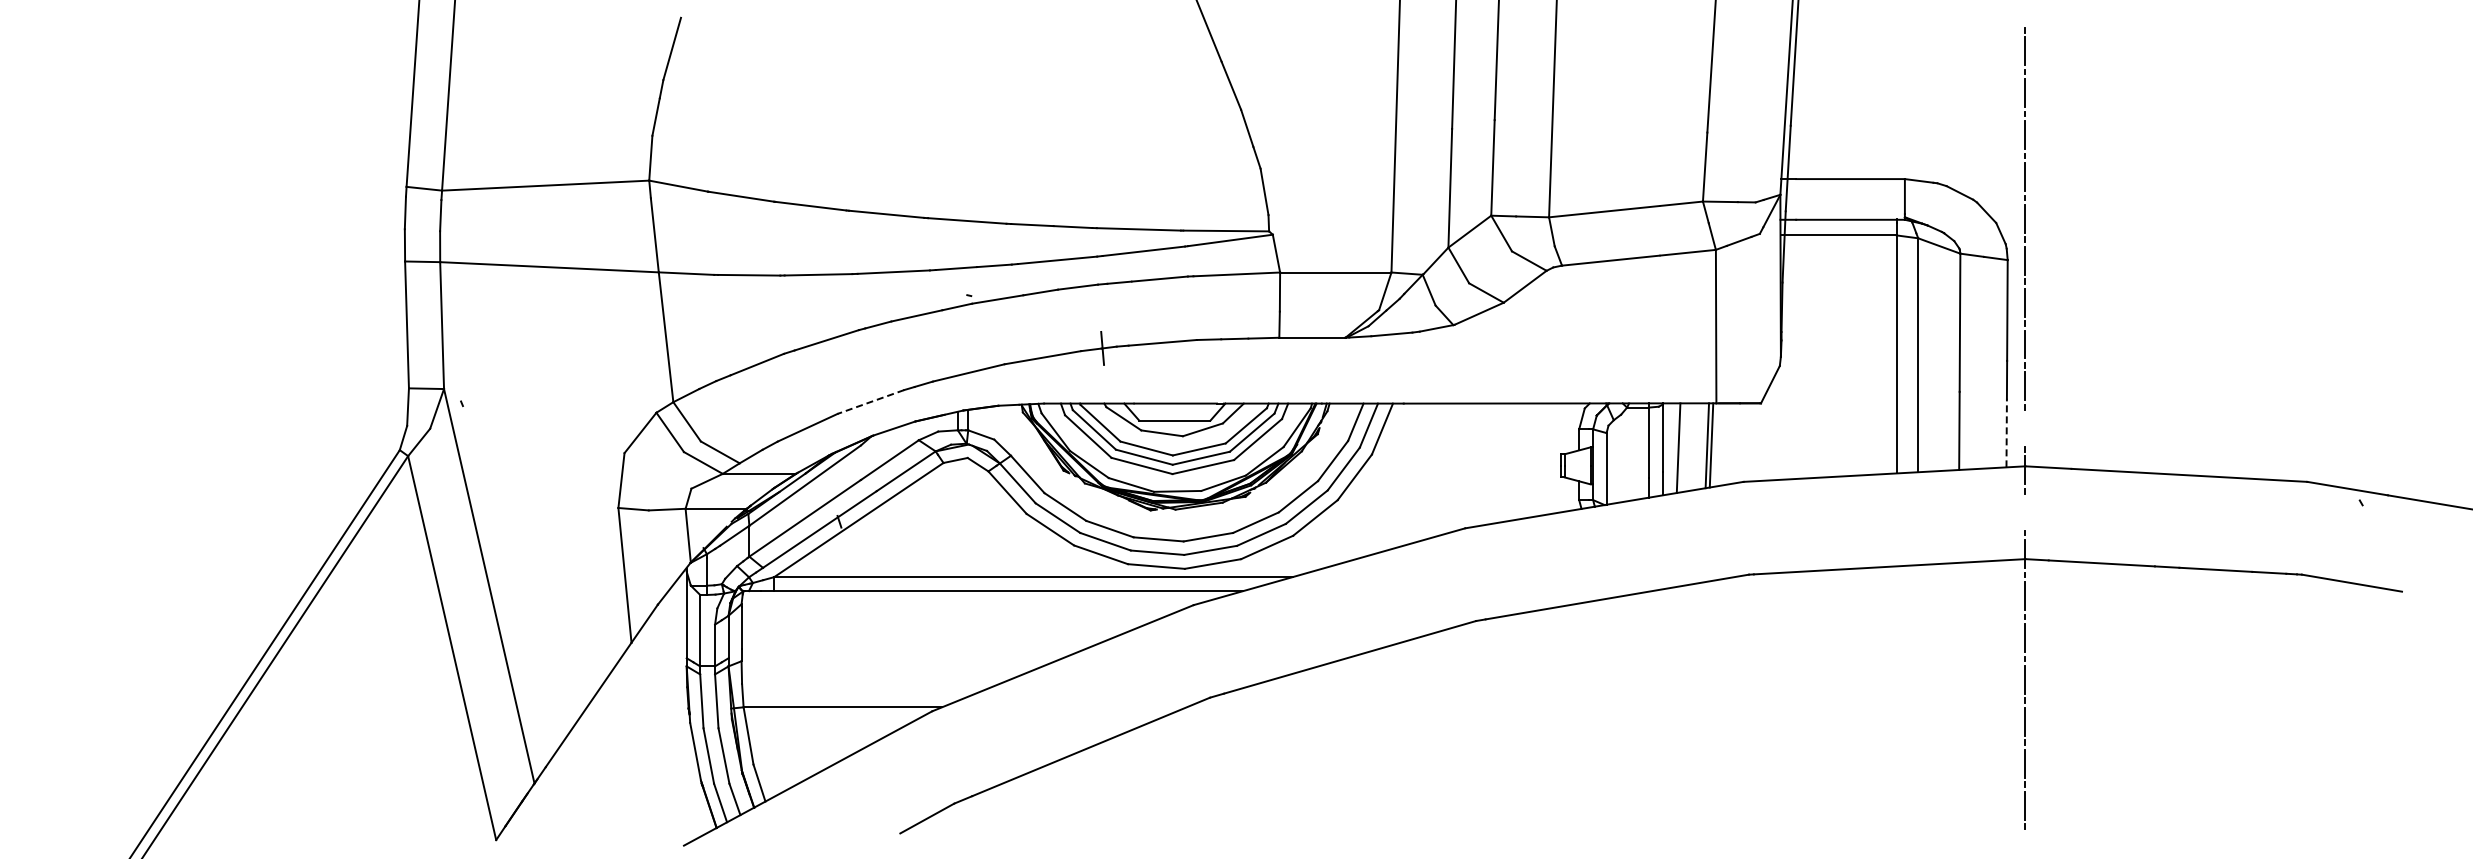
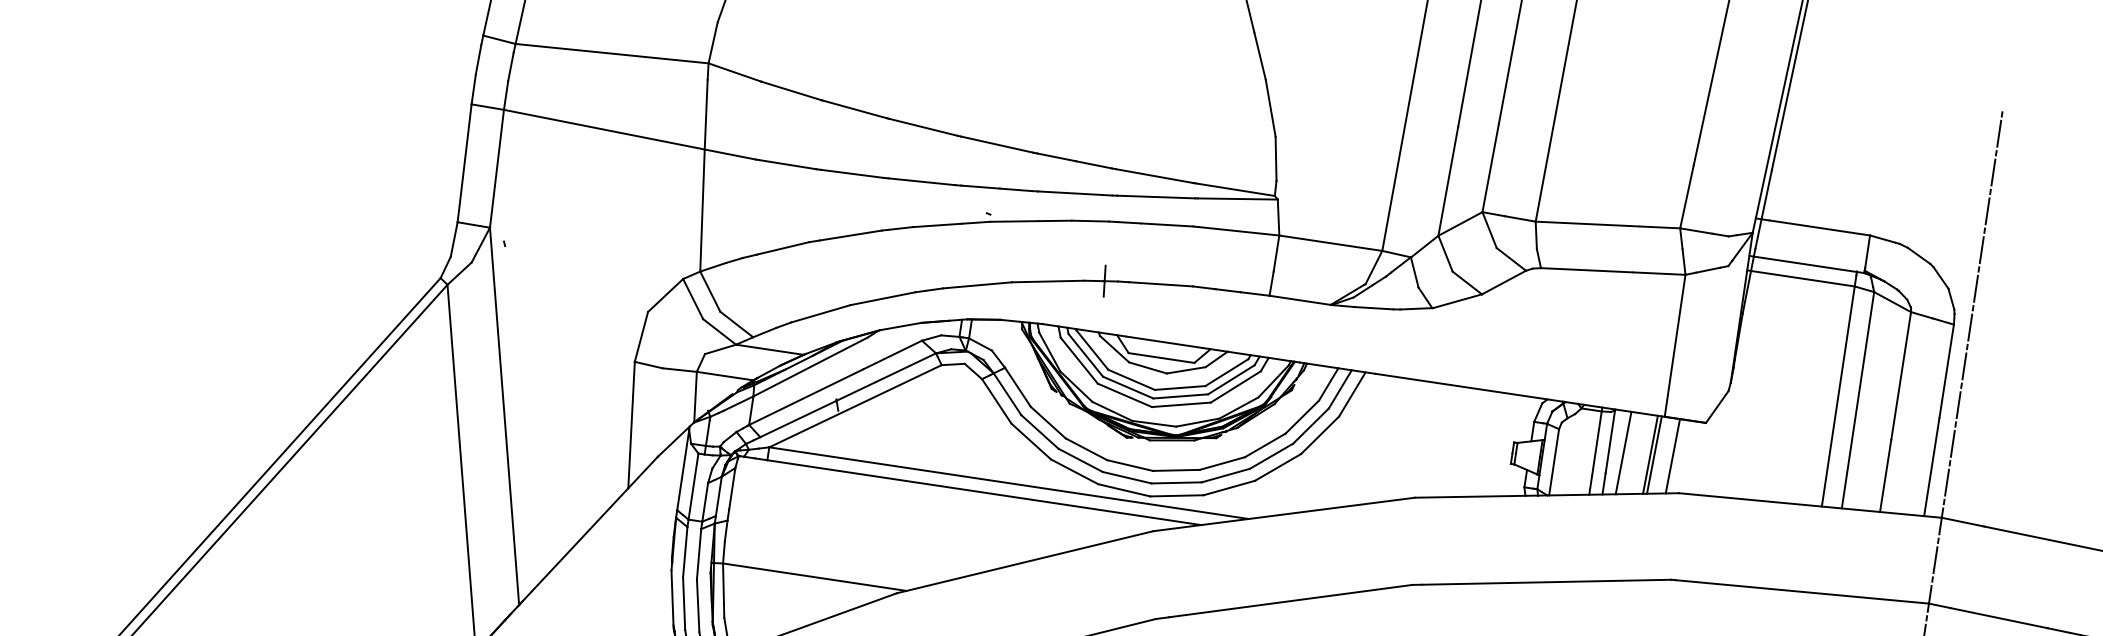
line: (870, 402) -> (882, 299), dashed -> solid
line: (2025, 428) -> (1947, 482), added
line: (2006, 432) -> (1928, 483), dashed -> solid
line: (1730, 443) -> (1672, 455), added
line: (2025, 512) -> (1935, 560), added

